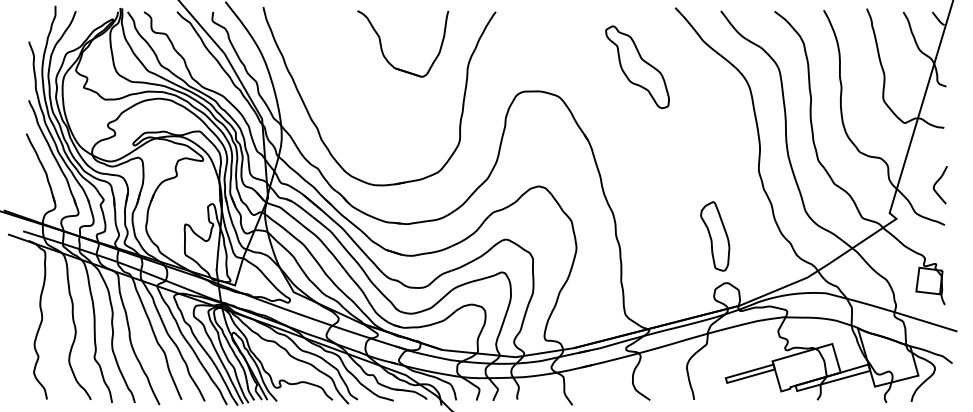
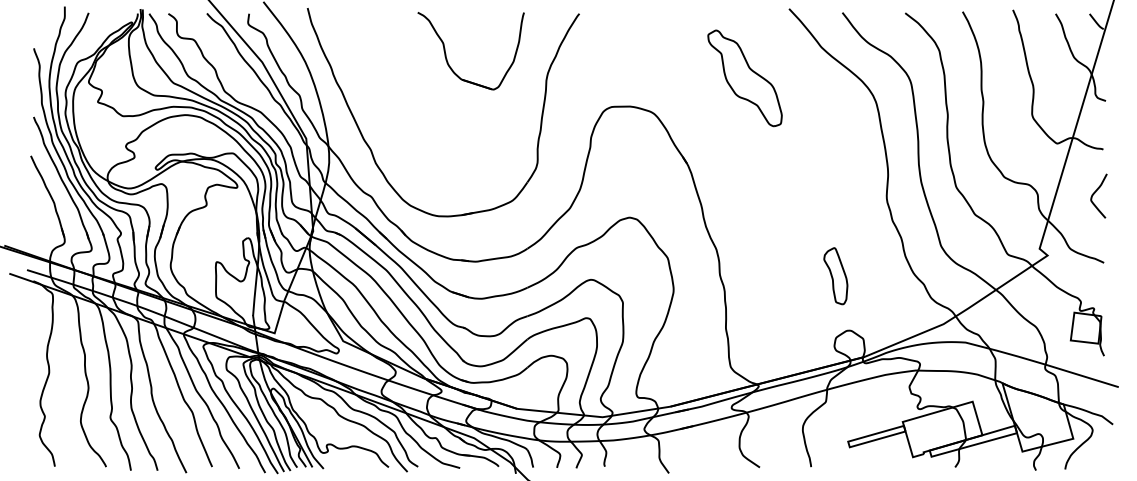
curve: (938, 182) -> (1096, 192), moved
part: (714, 236) -> (835, 276), size x0.7

